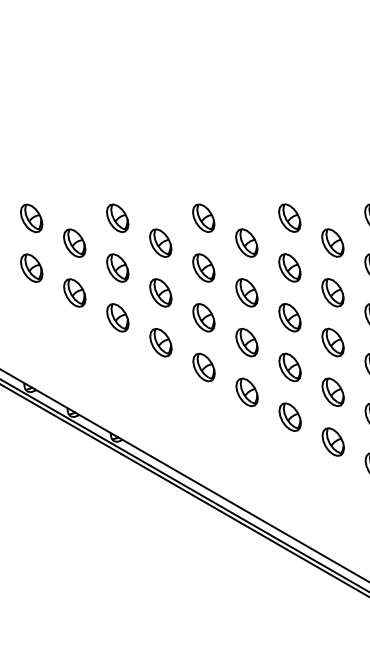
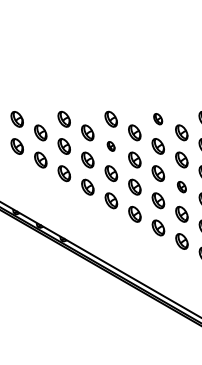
part: (288, 216) -> (157, 118), size x0.7
part: (202, 268) -> (110, 146), size x0.6
part: (332, 341) -> (181, 186), size x0.7

